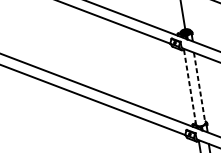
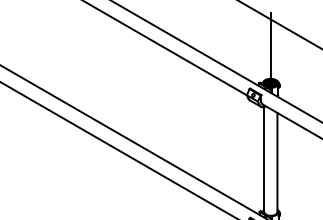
line: (190, 87) -> (264, 159), dashed -> solid
line: (199, 87) -> (277, 162), dashed -> solid

